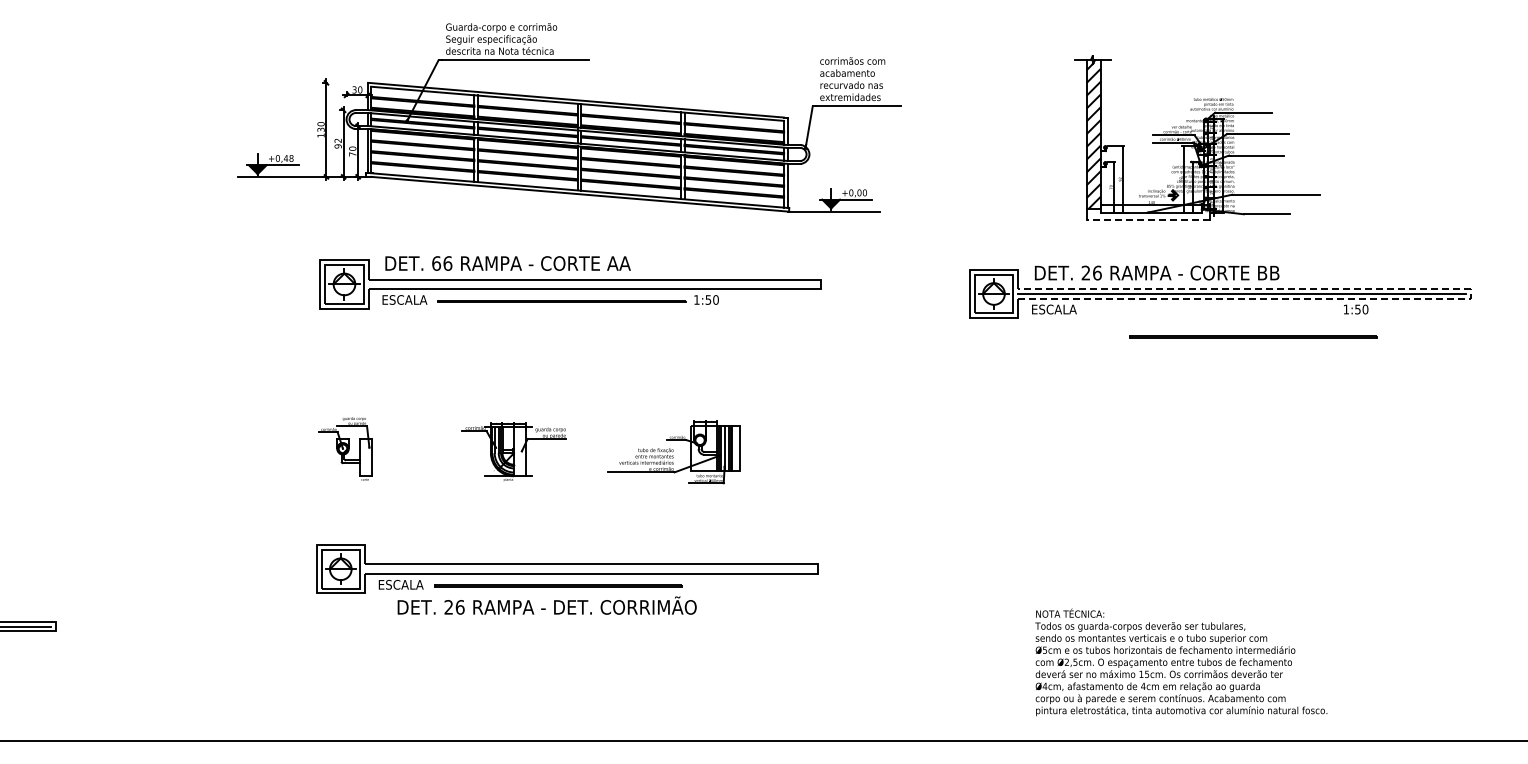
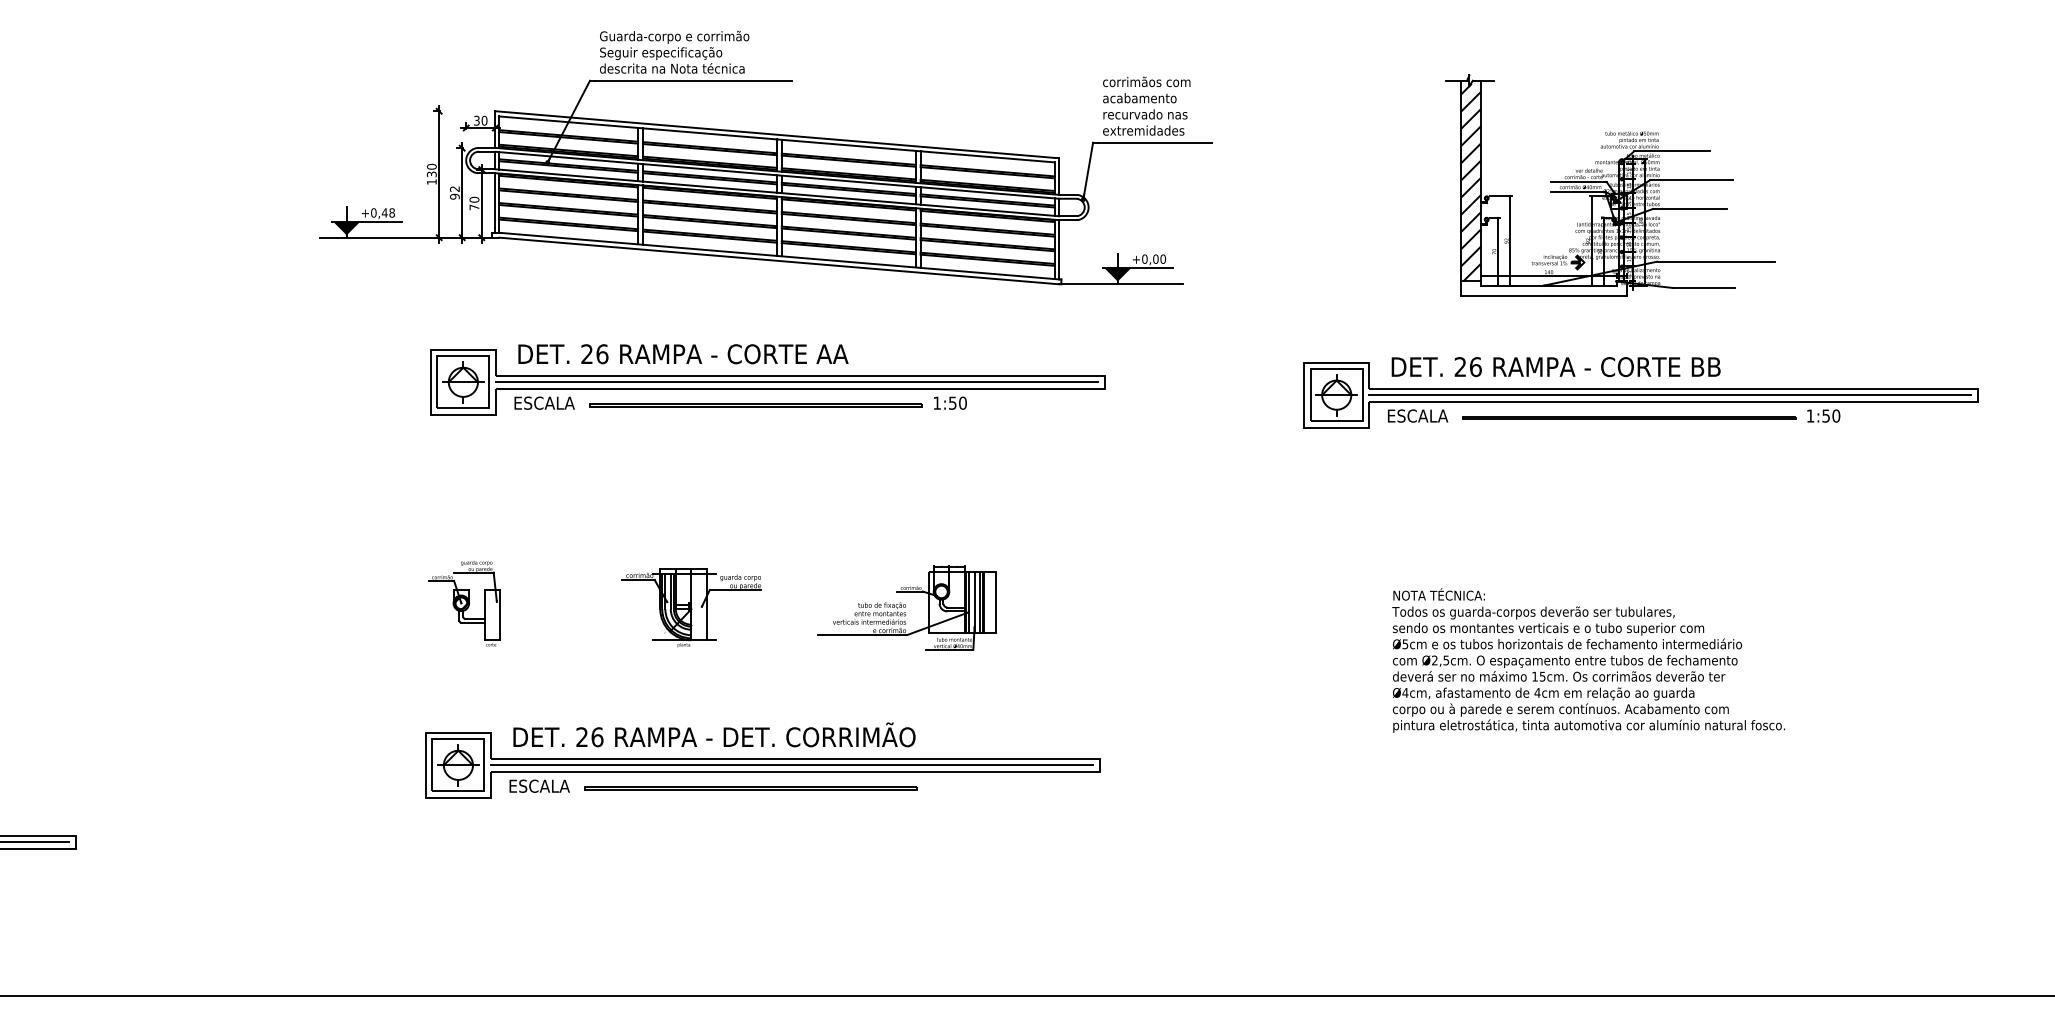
line: (1147, 219) -> (1543, 294), dashed -> solid
text: (436, 263) -> (587, 354), 66 -> 26
line: (592, 284) -> (796, 382), added
line: (1470, 294) -> (1977, 395), dashed -> solid
line: (1253, 336) -> (1629, 417), moved
line: (588, 569) -> (791, 765), added
text: (546, 605) -> (713, 734), moved
text: (1181, 662) -> (1588, 660), moved

